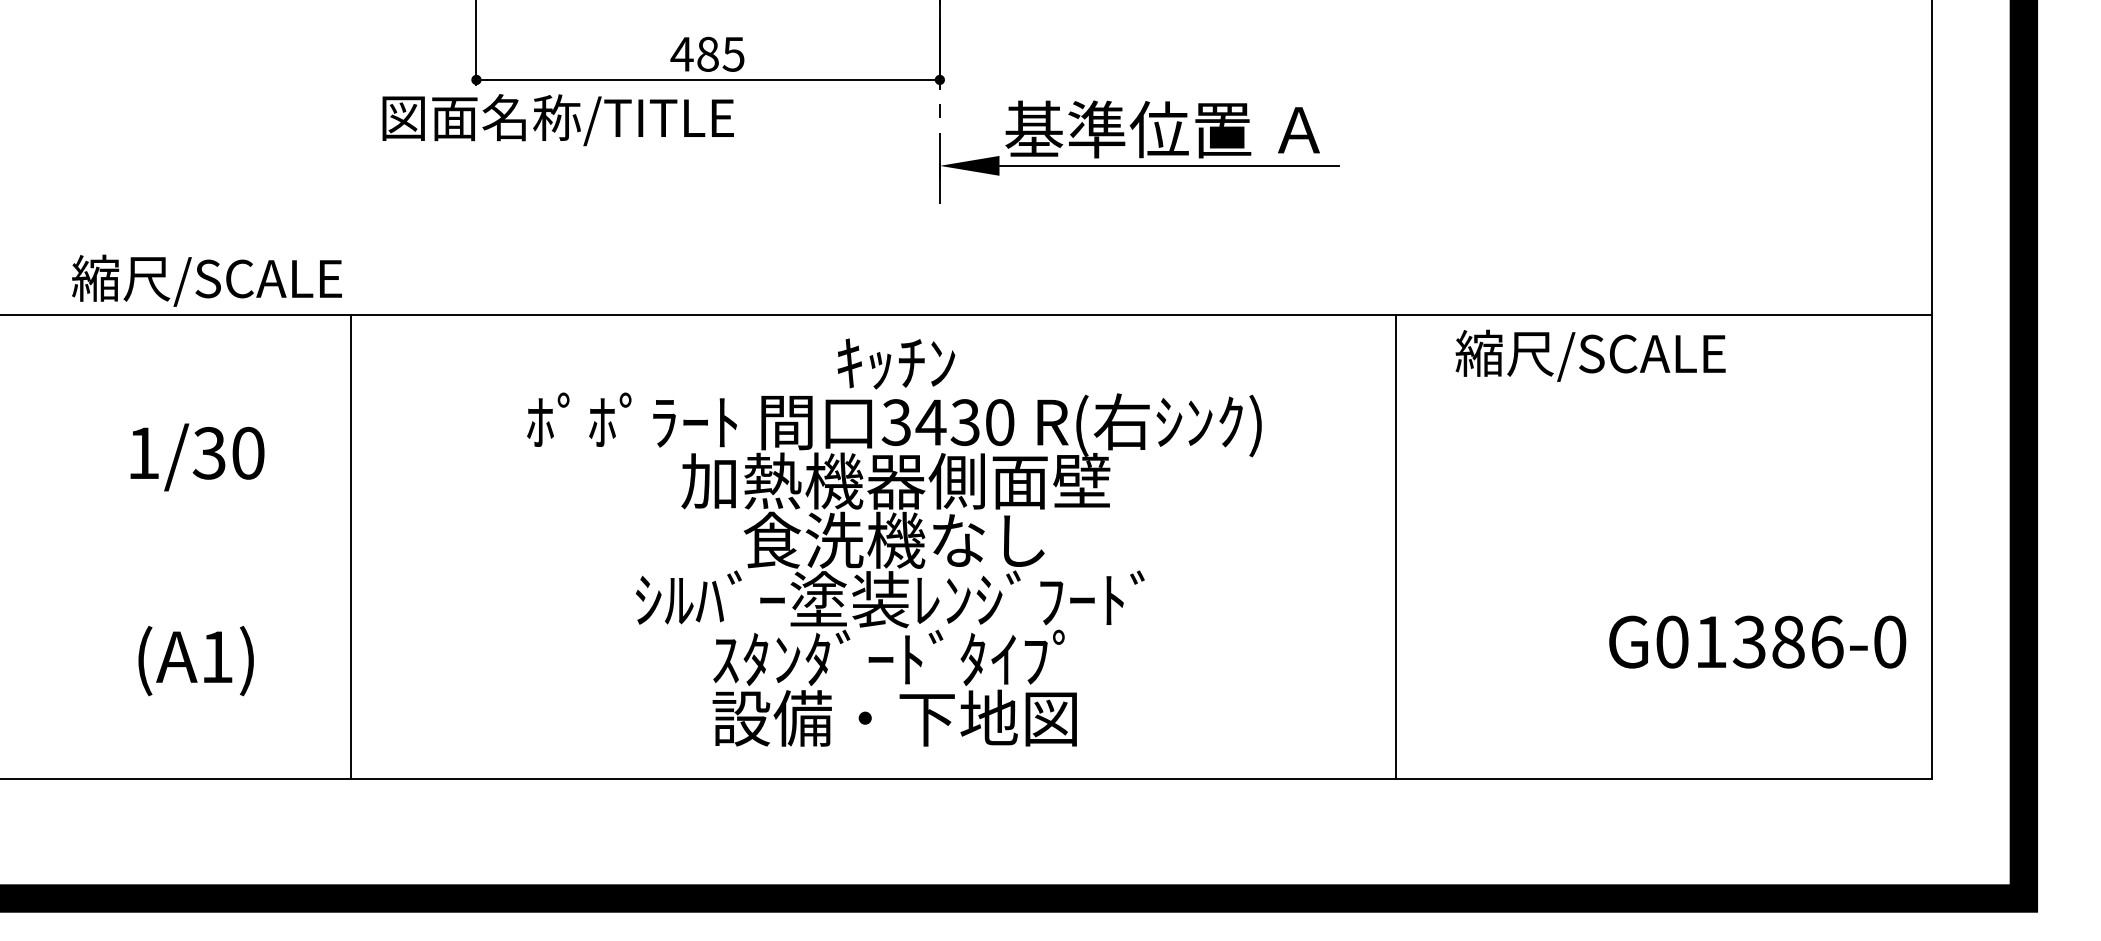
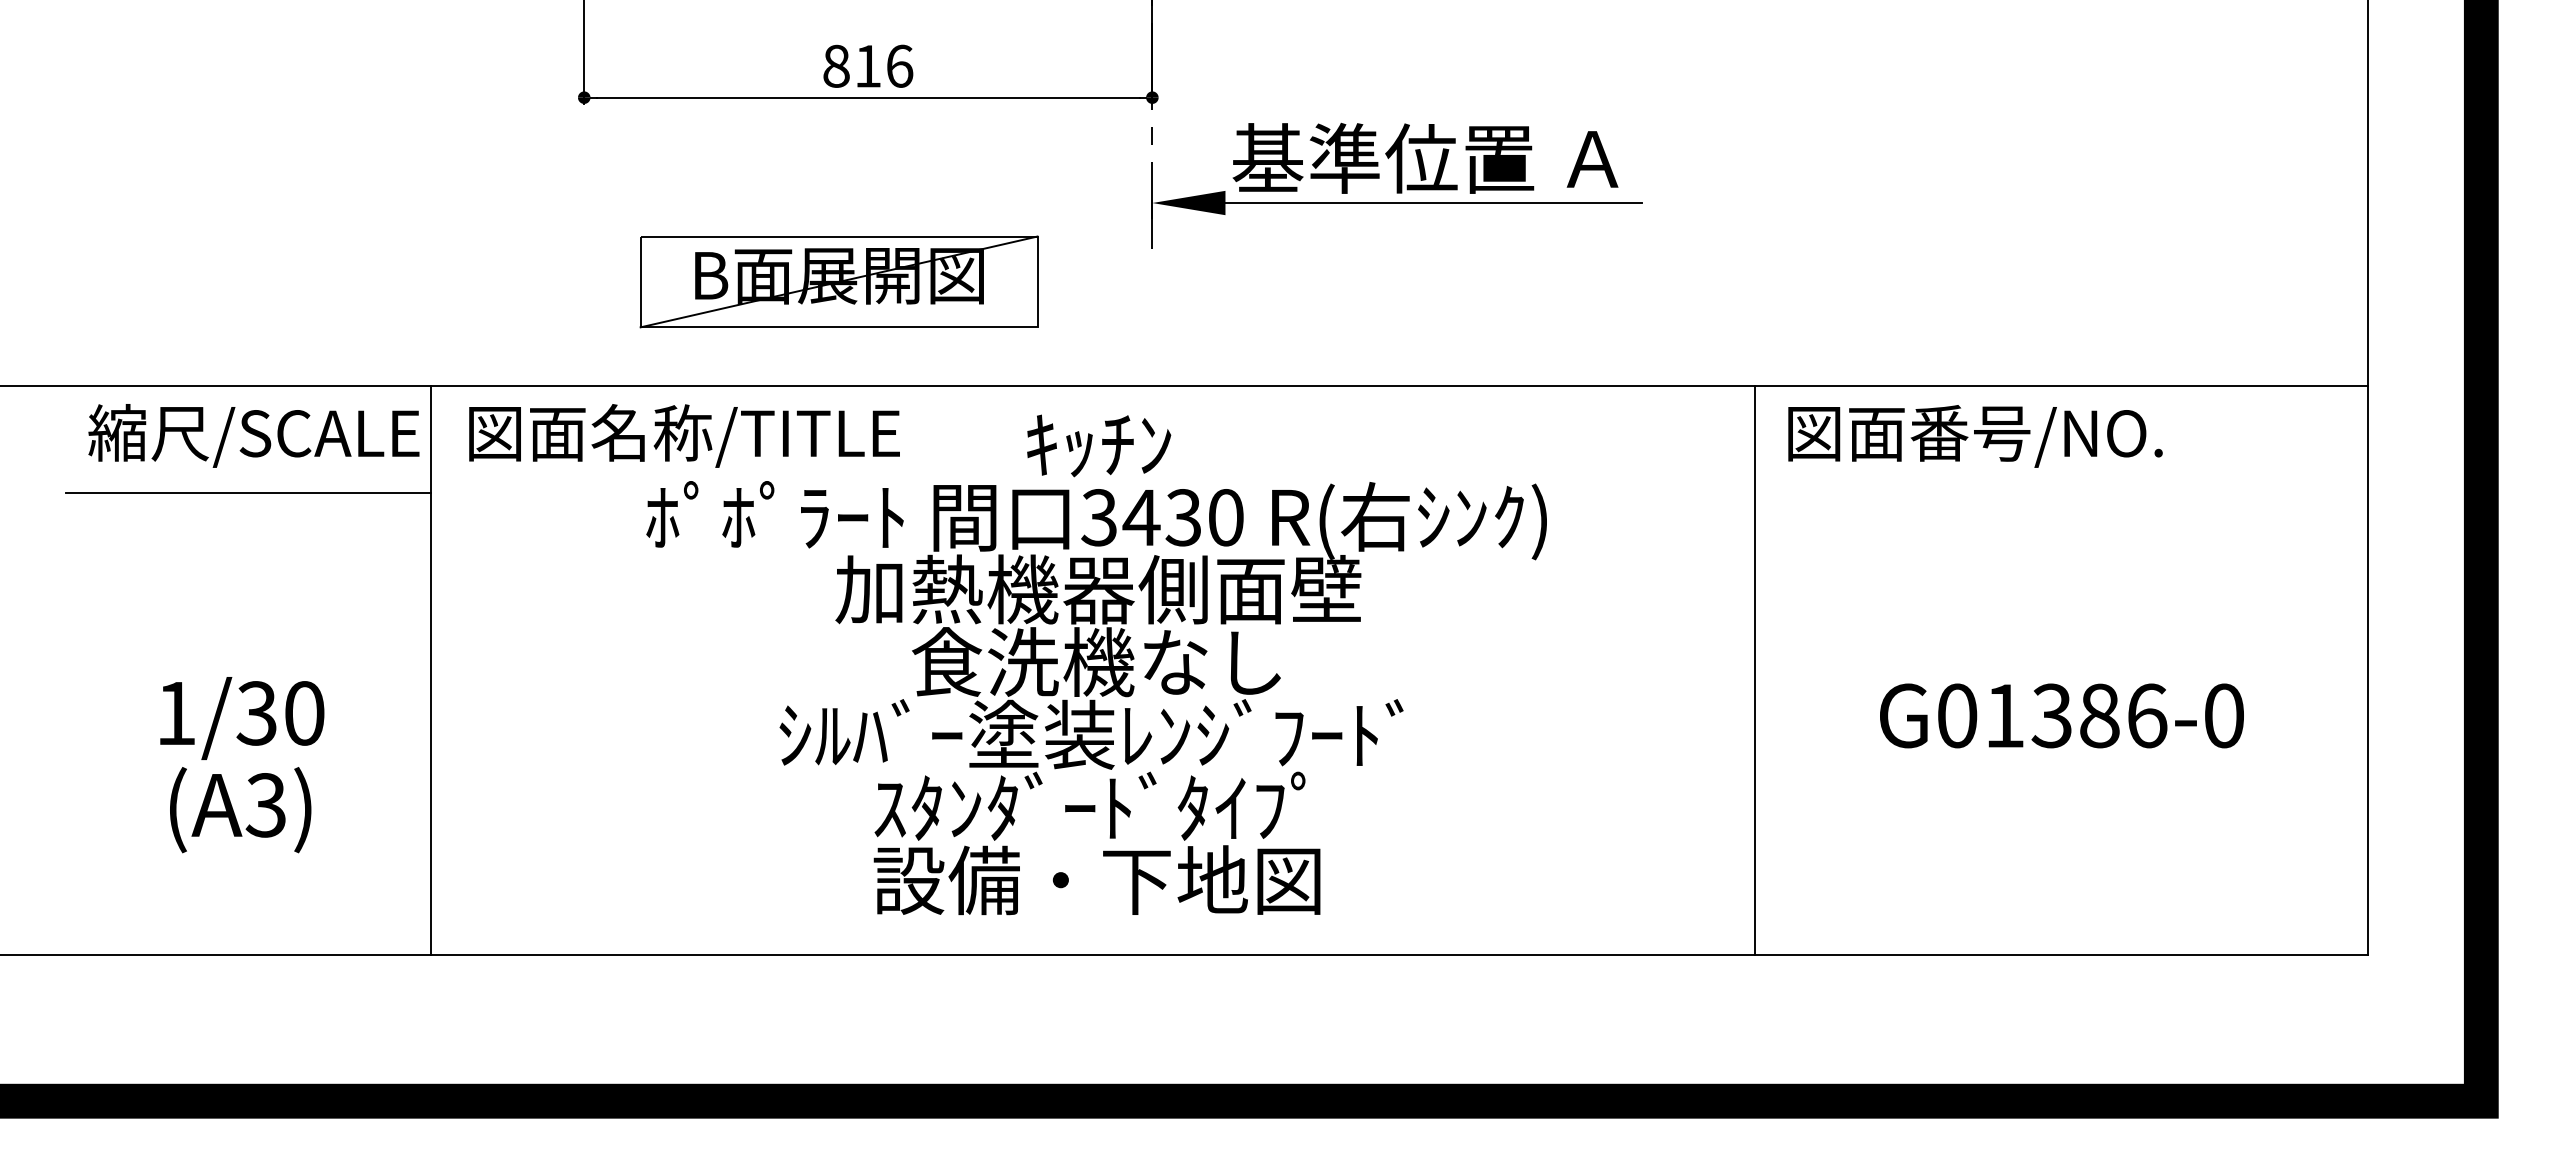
text: (707, 53) -> (867, 65), 485 -> 816
text: (558, 119) -> (684, 435), moved
part: (683, 229) -> (838, 281), added
text: (206, 280) -> (253, 435), moved
text: (1609, 355) -> (1973, 435), 縮尺/SCALE -> 図面番号/NO.
line: (202, 402) -> (248, 493), added
text: (197, 457) -> (242, 718), moved
line: (1396, 546) -> (1755, 669), moved
text: (1757, 641) -> (2061, 715), moved
text: (216, 657) -> (265, 805), (A1) -> (A3)

